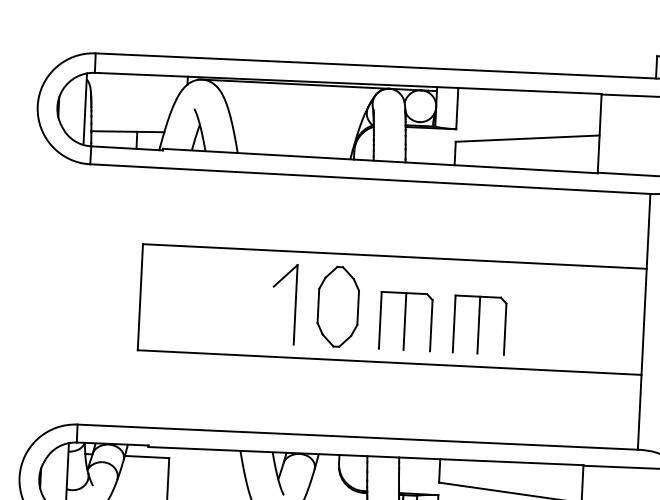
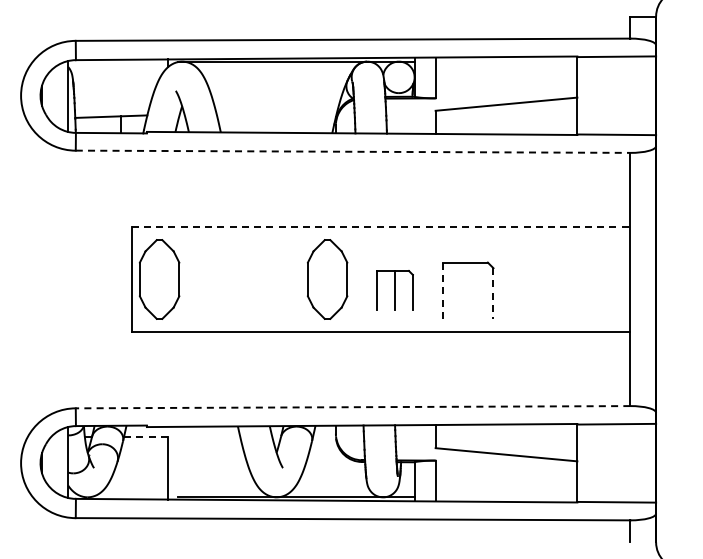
line: (370, 178) -> (353, 151), solid -> dashed
line: (395, 257) -> (381, 227), solid -> dashed
part: (168, 298) -> (159, 279), added
part: (294, 304) -> (284, 279), removed
part: (406, 321) -> (395, 290), size x0.7
line: (453, 323) -> (442, 290), solid -> dashed
line: (479, 324) -> (467, 290), removed
line: (505, 330) -> (493, 294), solid -> dashed
line: (357, 437) -> (352, 407), solid -> dashed
line: (146, 457) -> (145, 437), solid -> dashed

